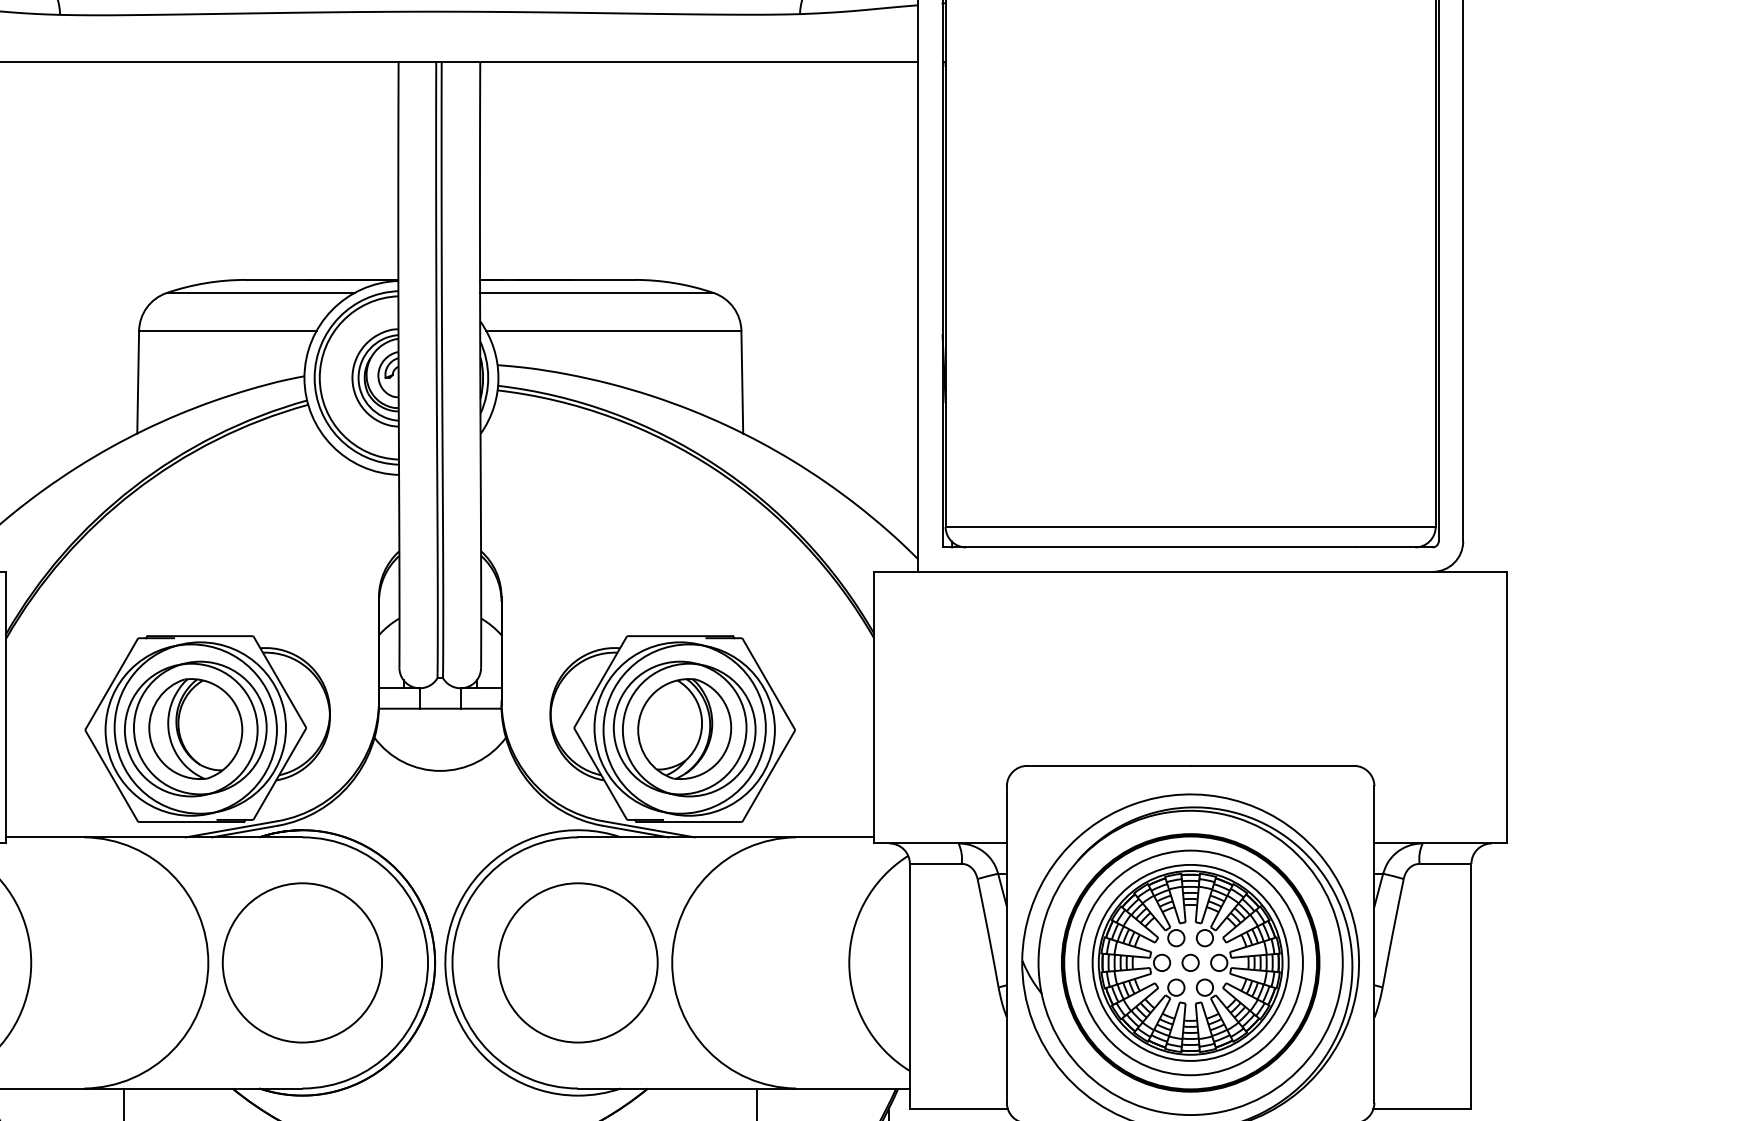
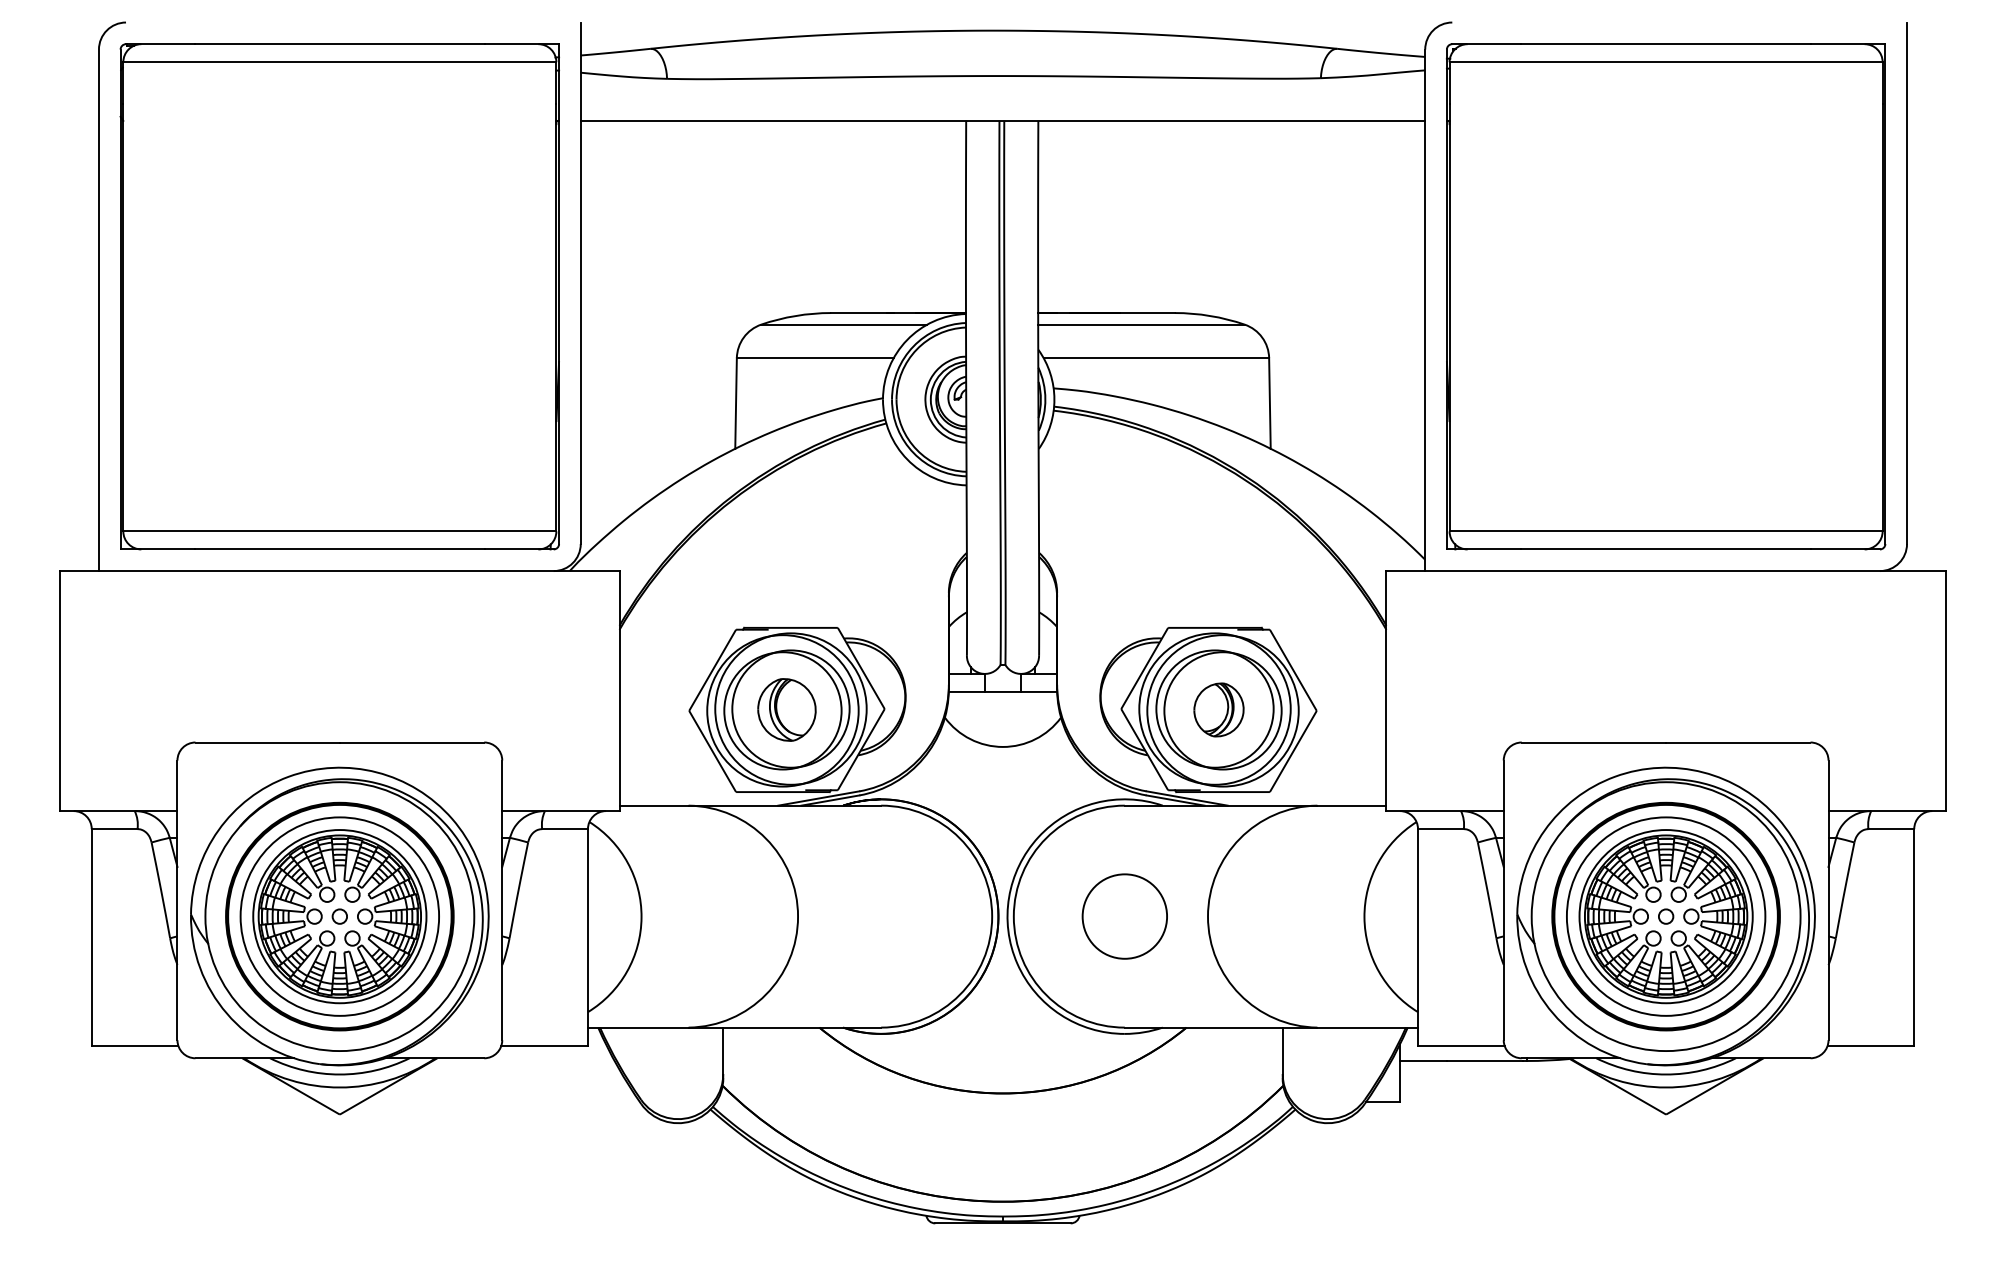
part: (195, 728) -> (786, 709), size x0.7
part: (684, 728) -> (1218, 709), size x0.6
circle: (301, 962) -> (880, 916), removed
circle: (577, 962) -> (1124, 916), size x0.6

